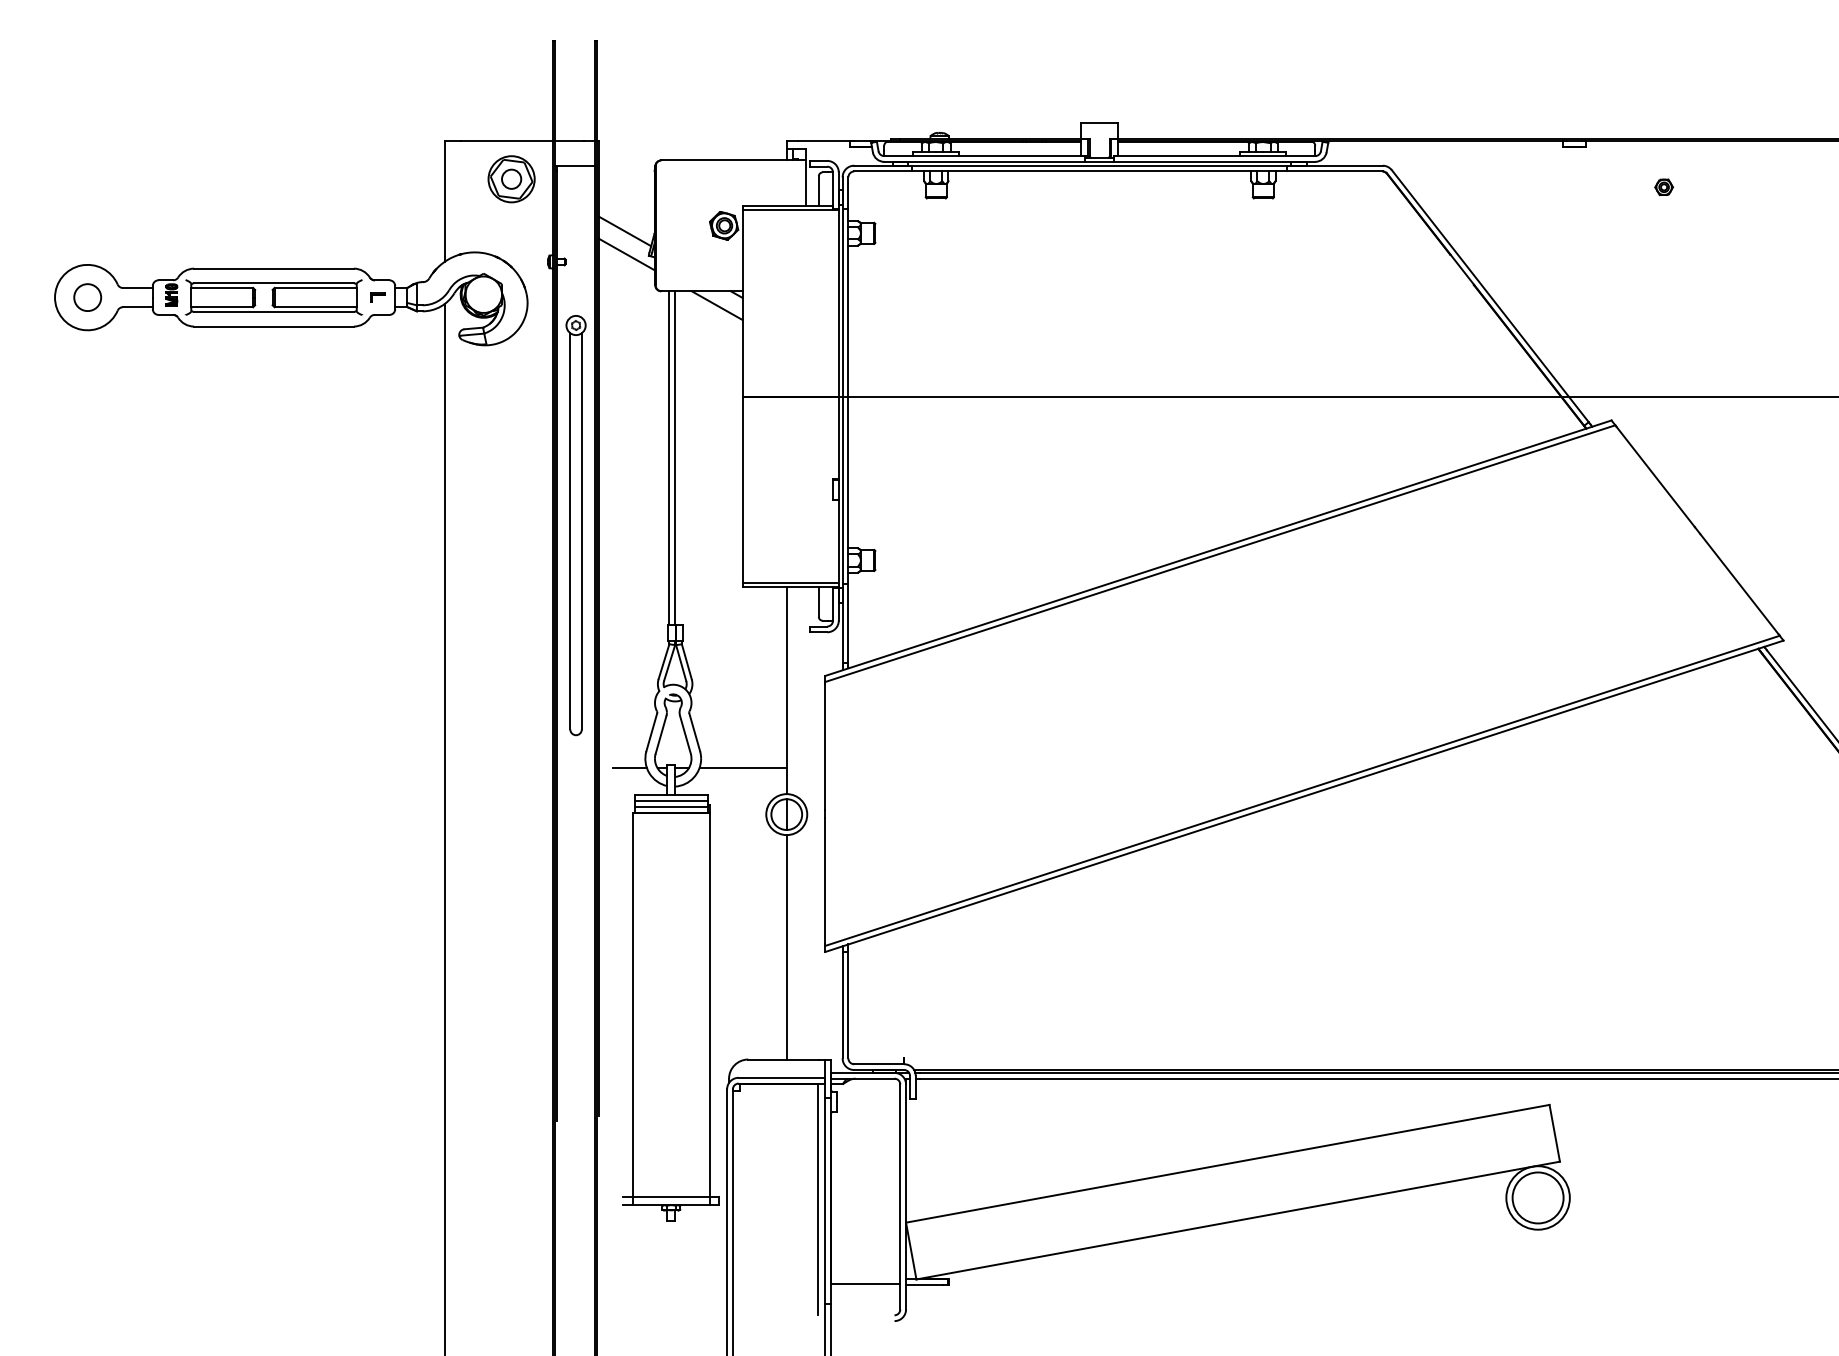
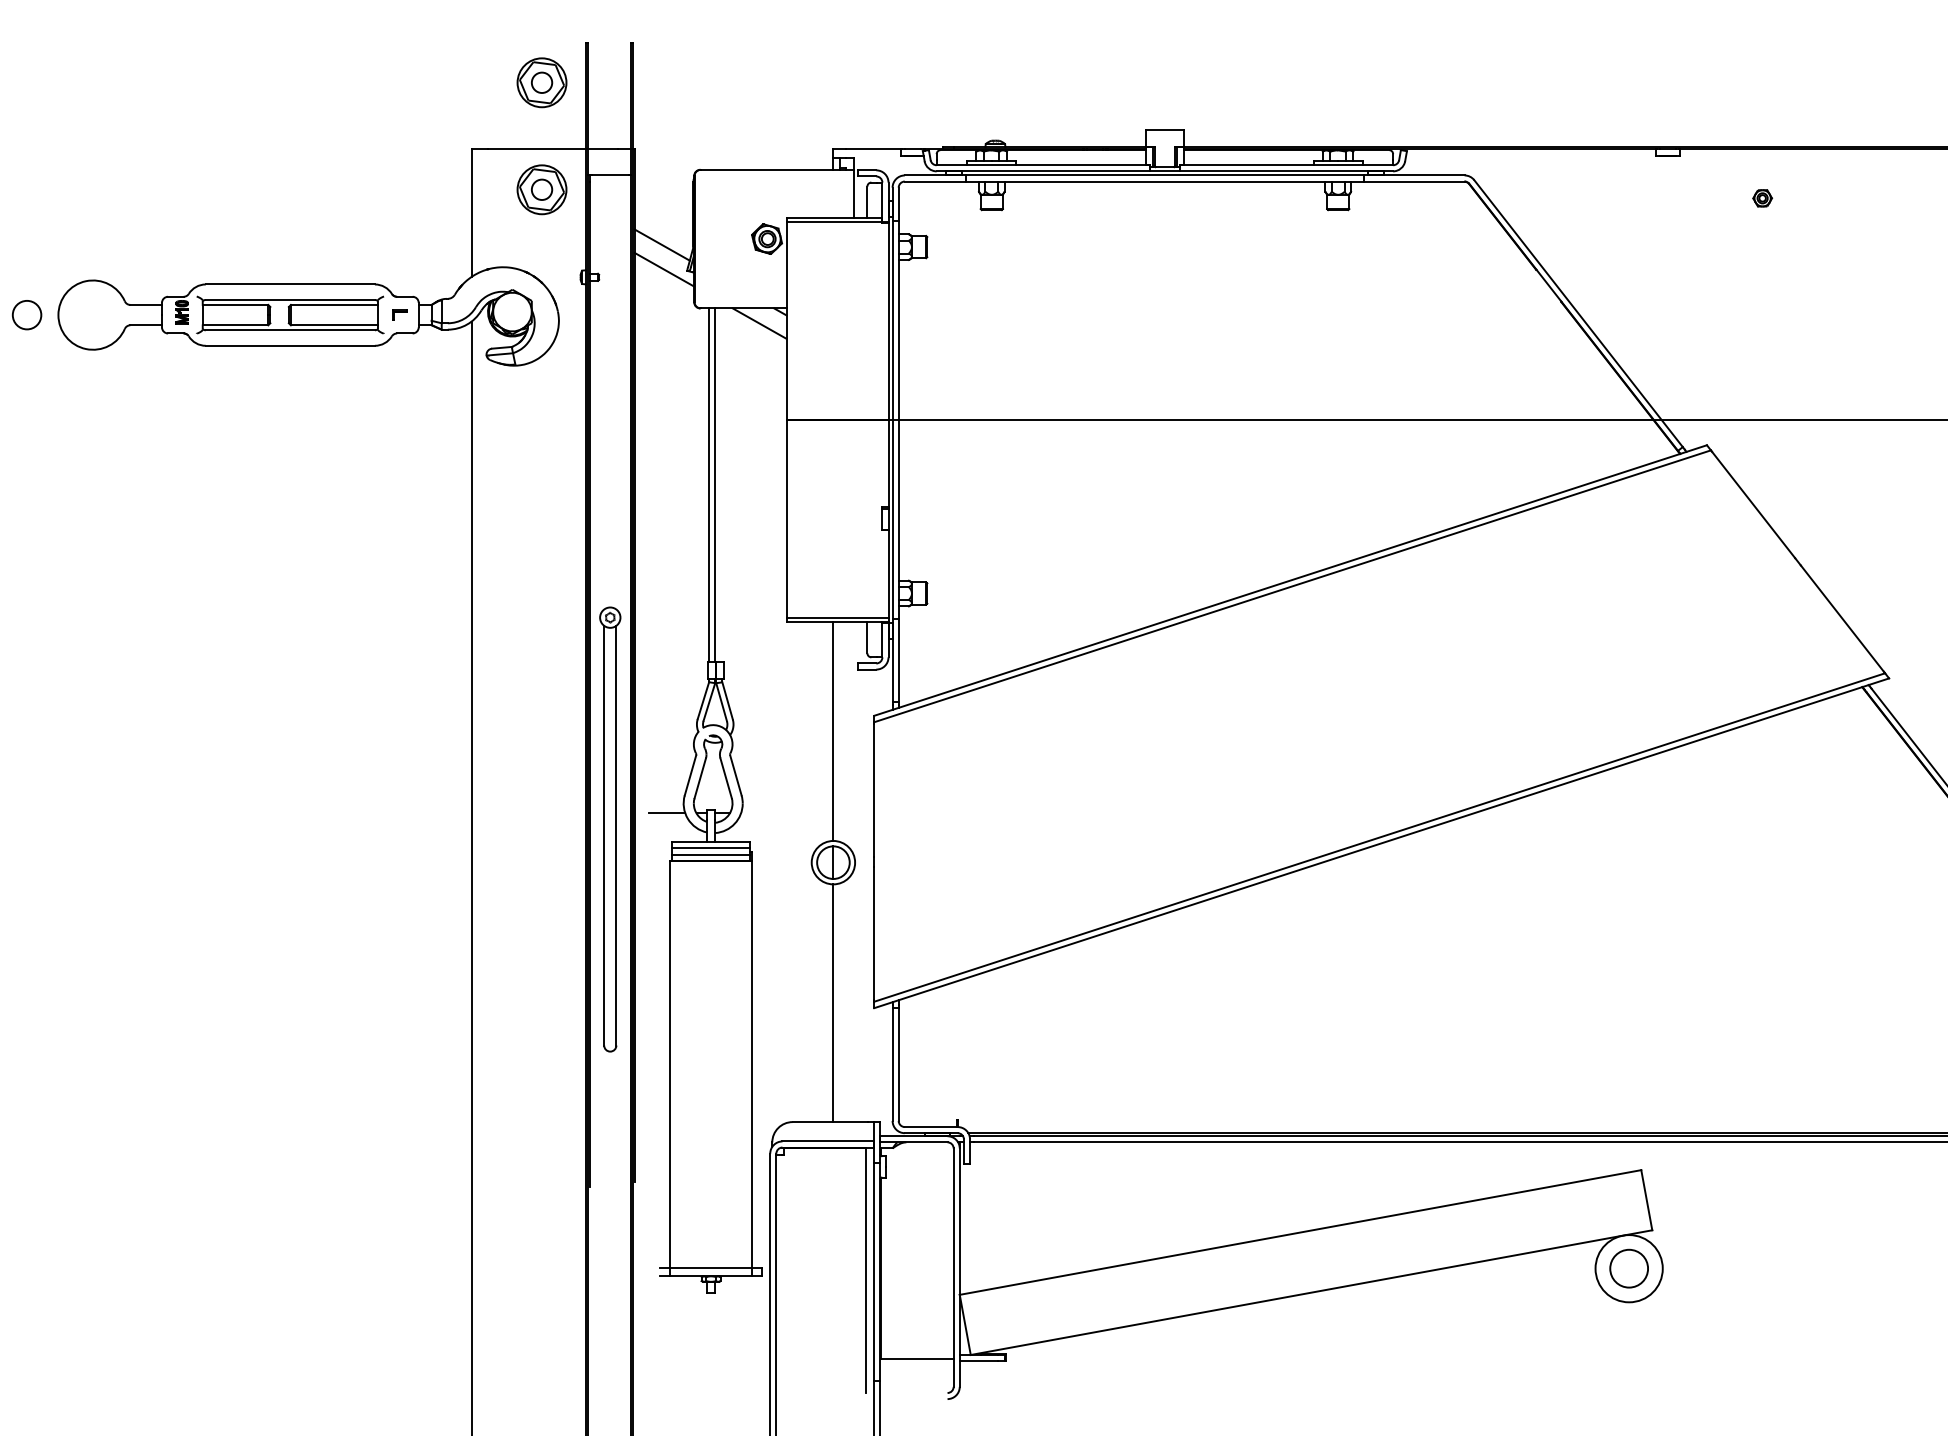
part: (511, 77) -> (541, 82), added
circle: (87, 297) -> (26, 315), moved
part: (576, 525) -> (610, 829), moved
line: (743, 768) -> (787, 813), removed
circle: (1538, 1197) -> (1629, 1268), size x0.7

